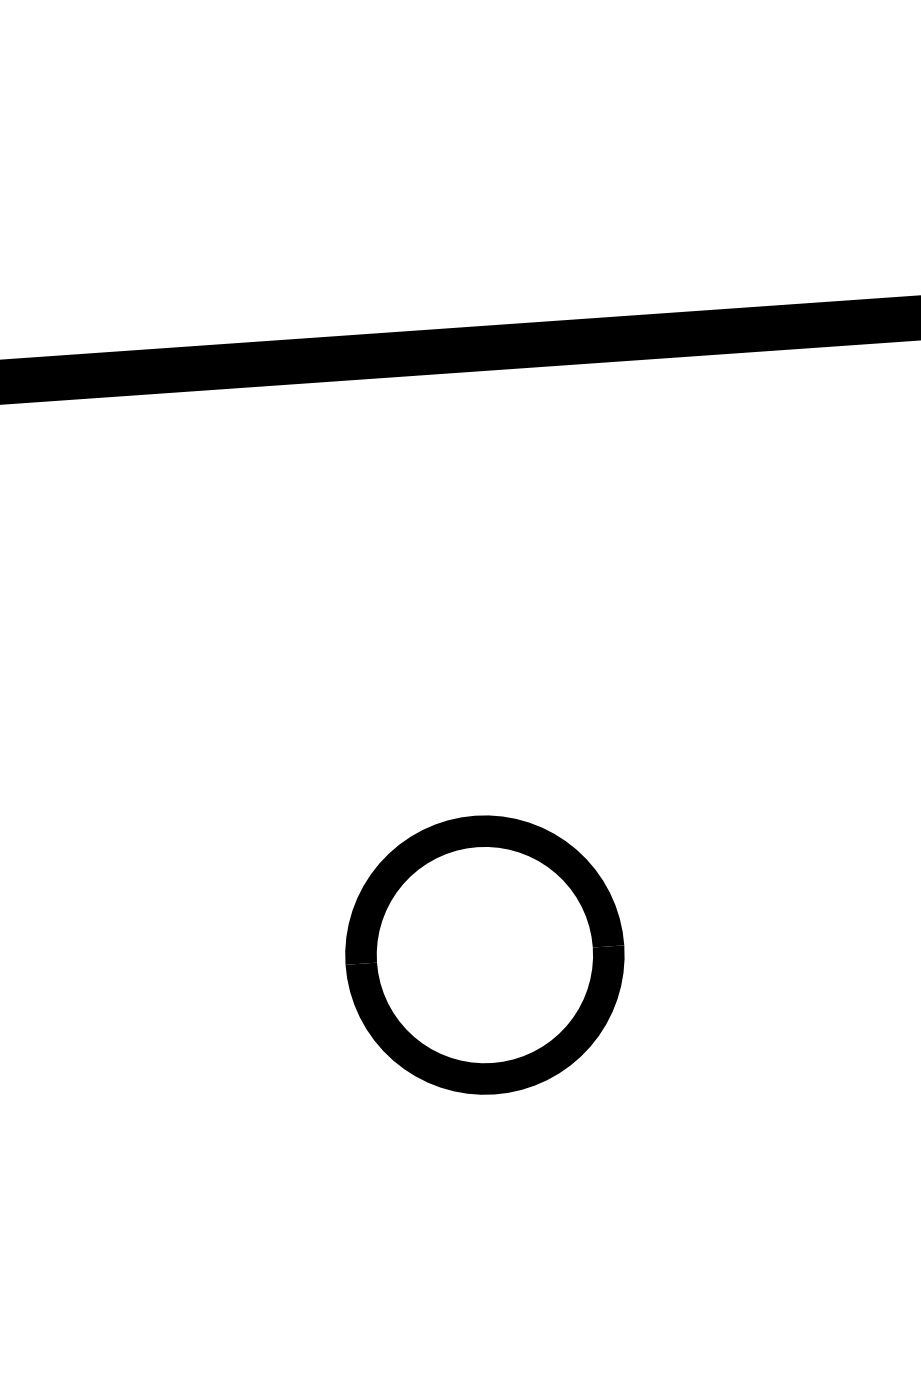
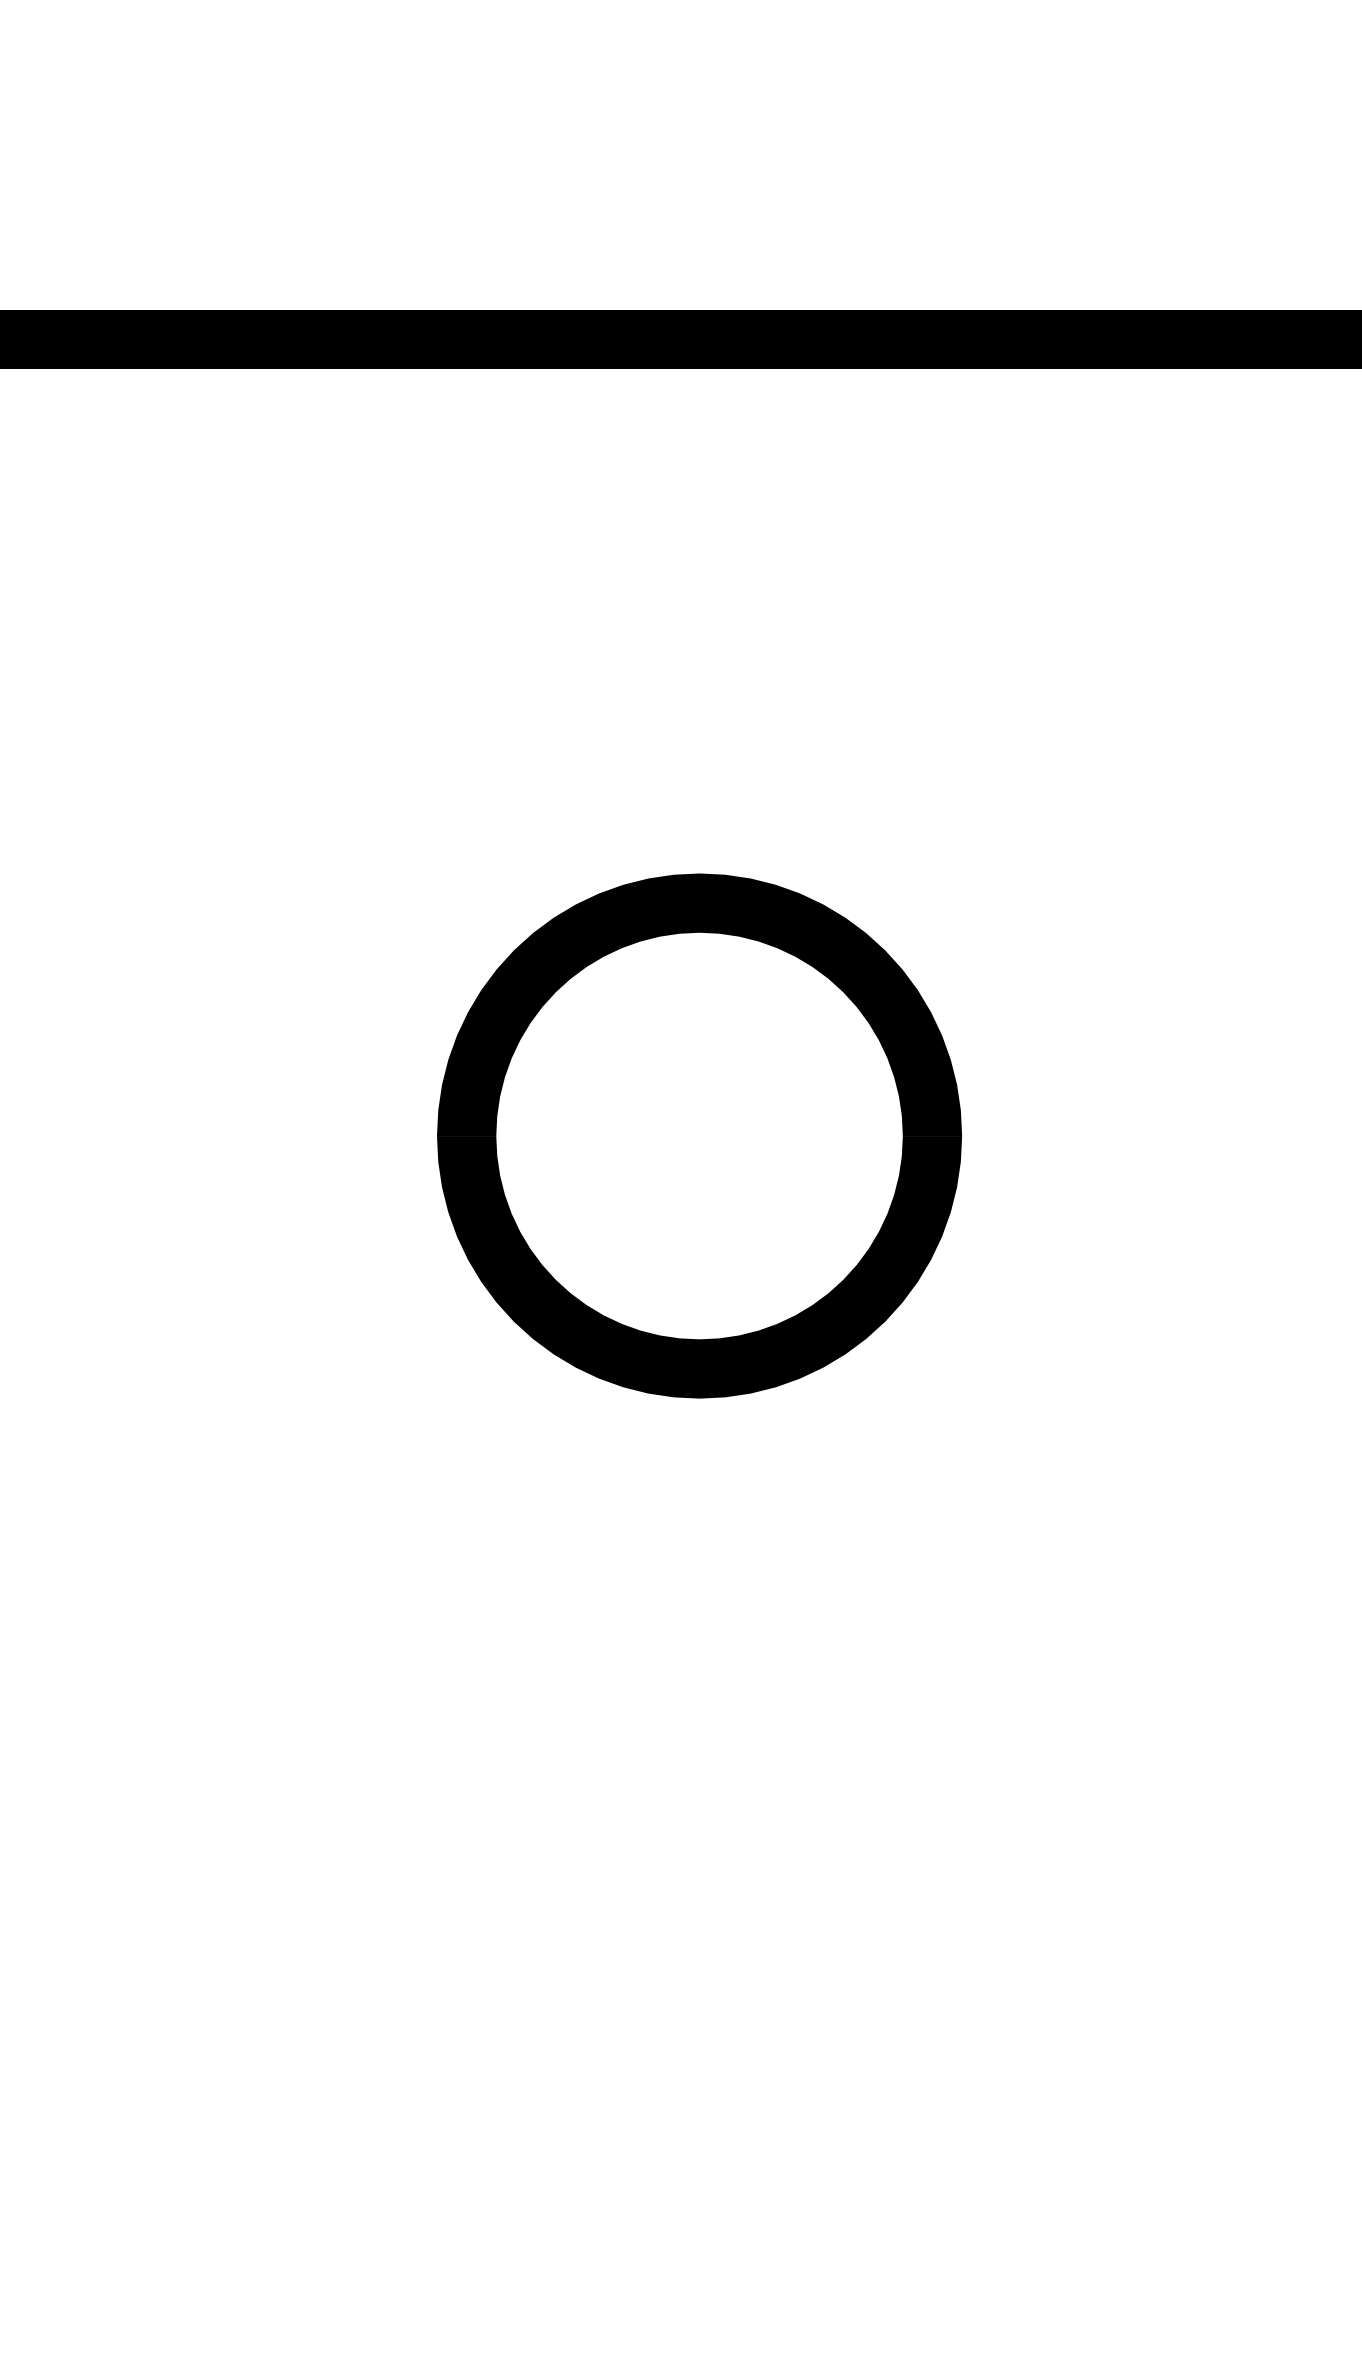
part: (484, 954) -> (699, 1135), size x1.43

